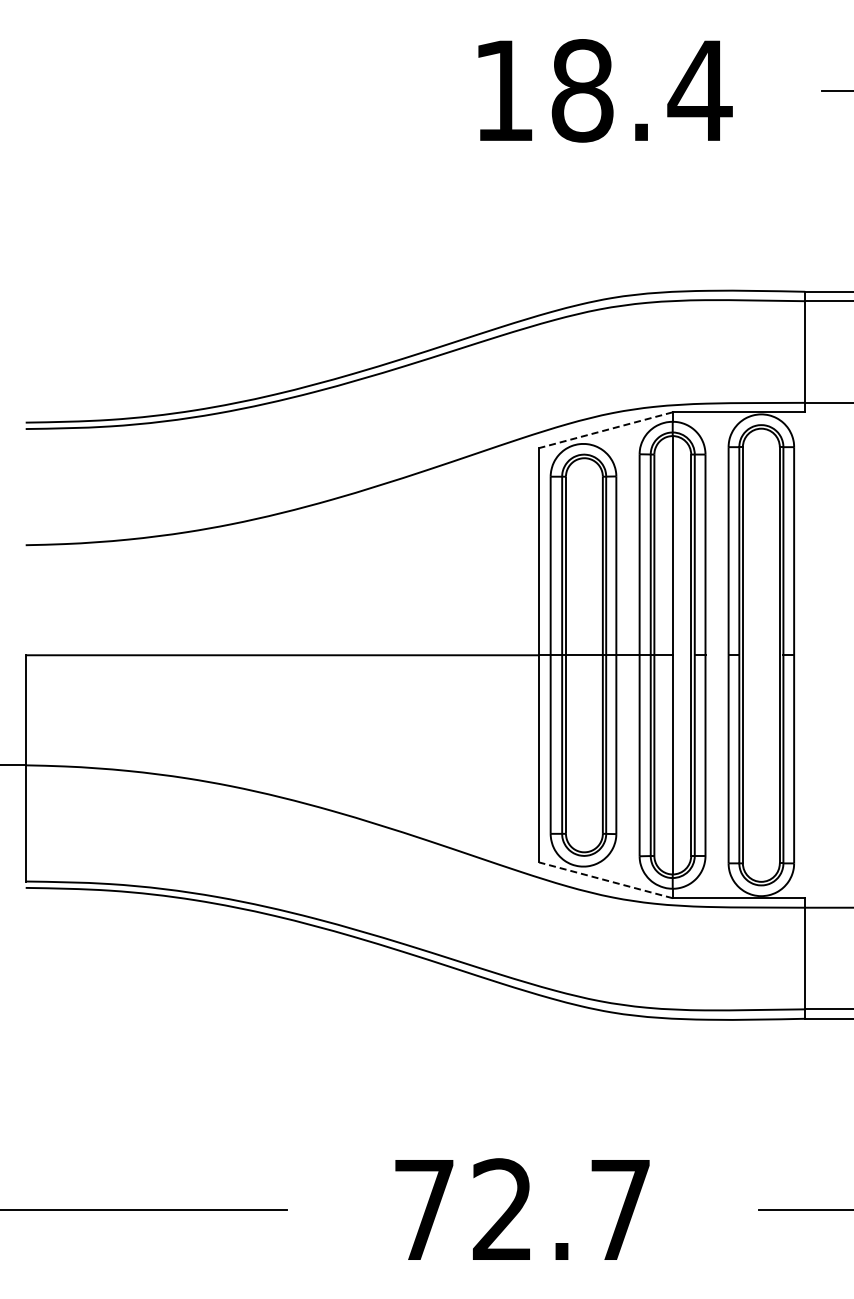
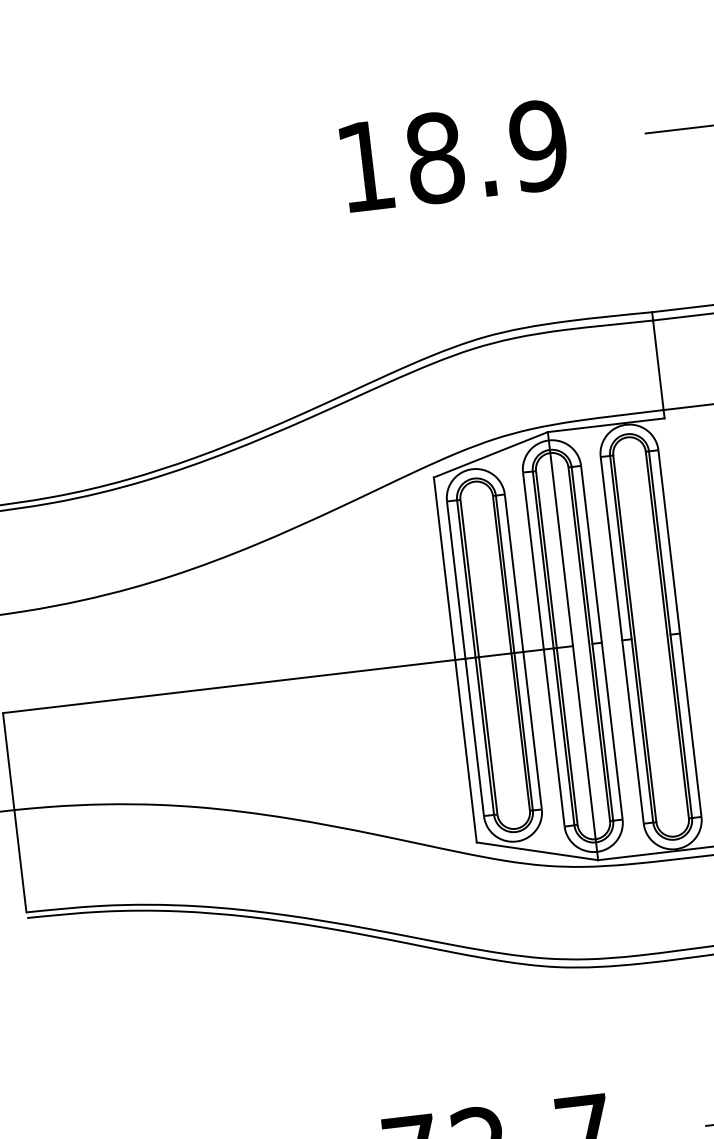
text: (699, 90) -> (538, 145), 18.4 -> 18.9
line: (605, 430) -> (490, 455), dashed -> solid
line: (605, 880) -> (537, 851), dashed -> solid

